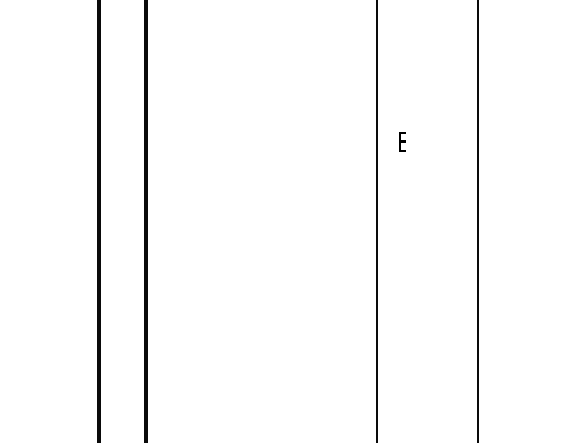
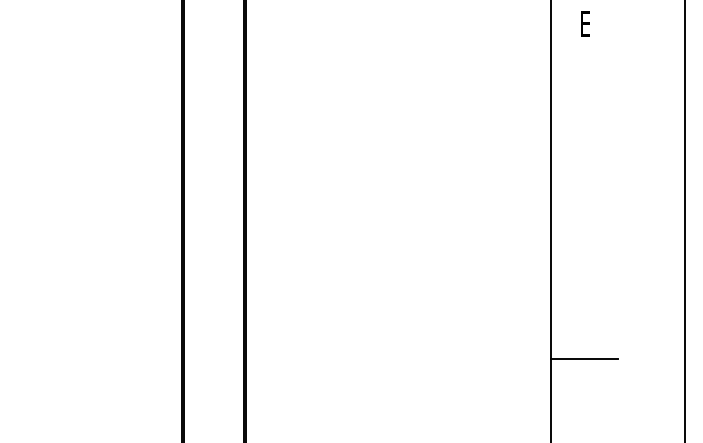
line: (401, 395) -> (583, 359), added

